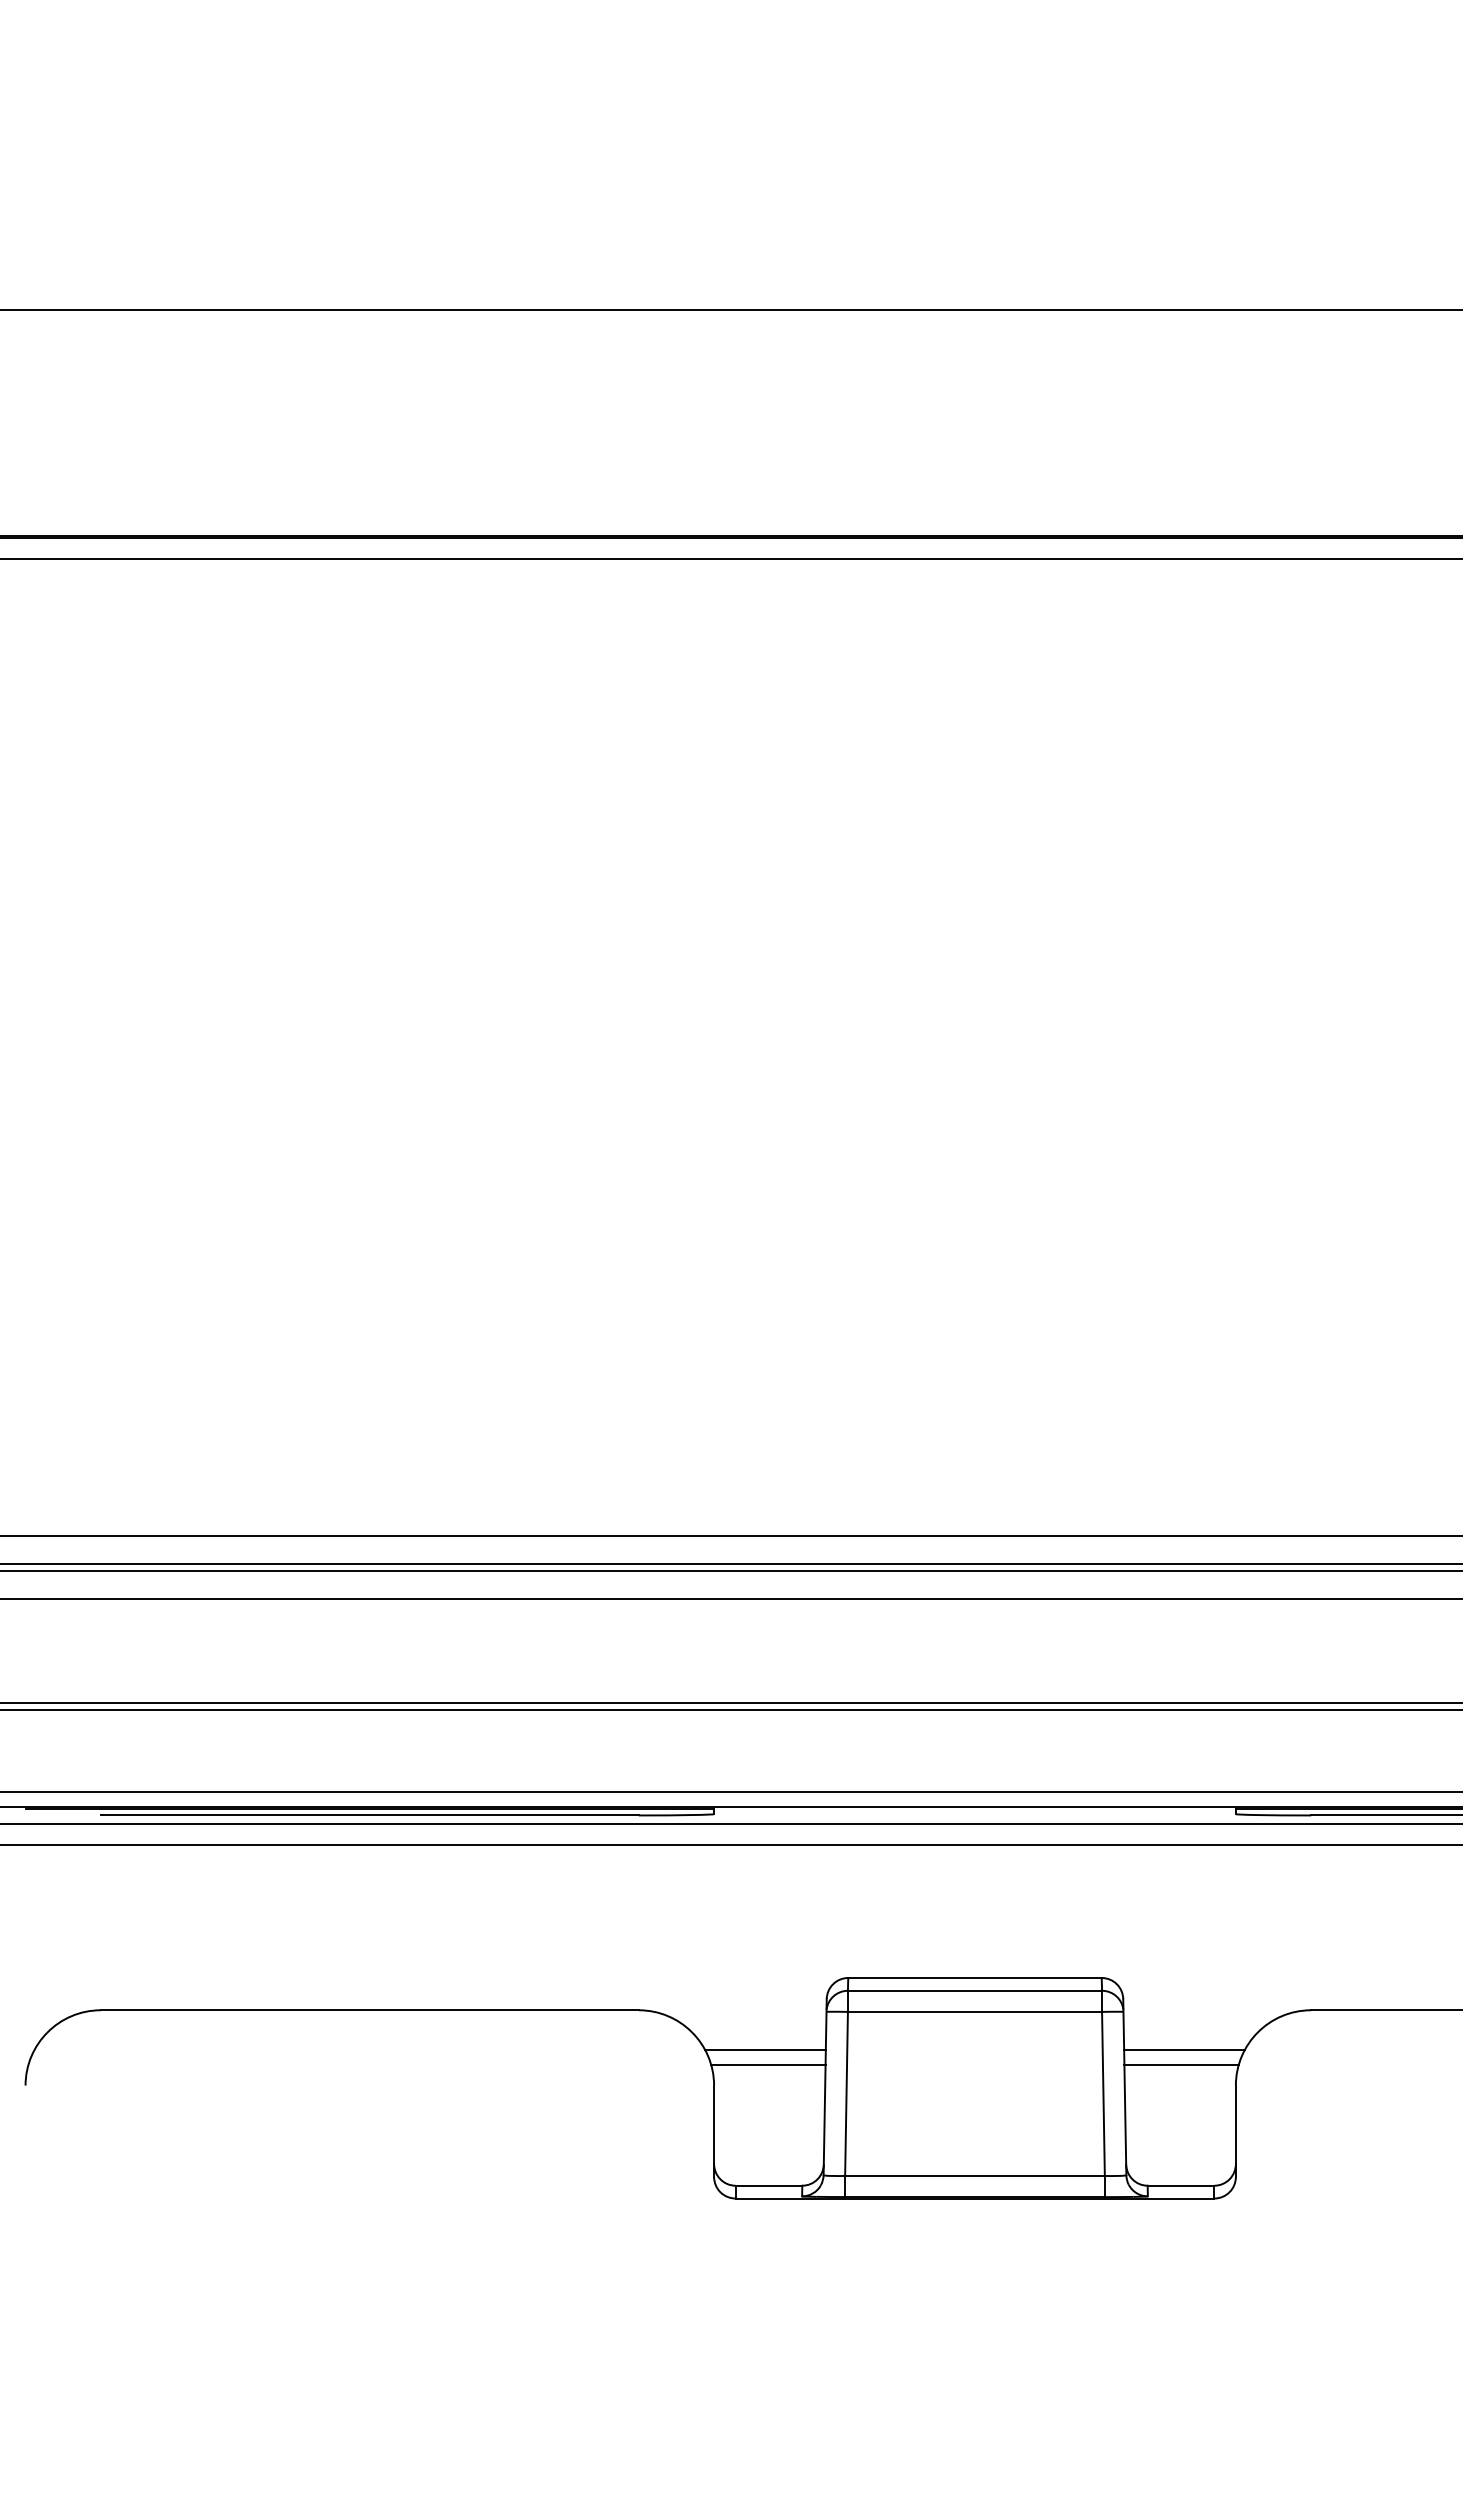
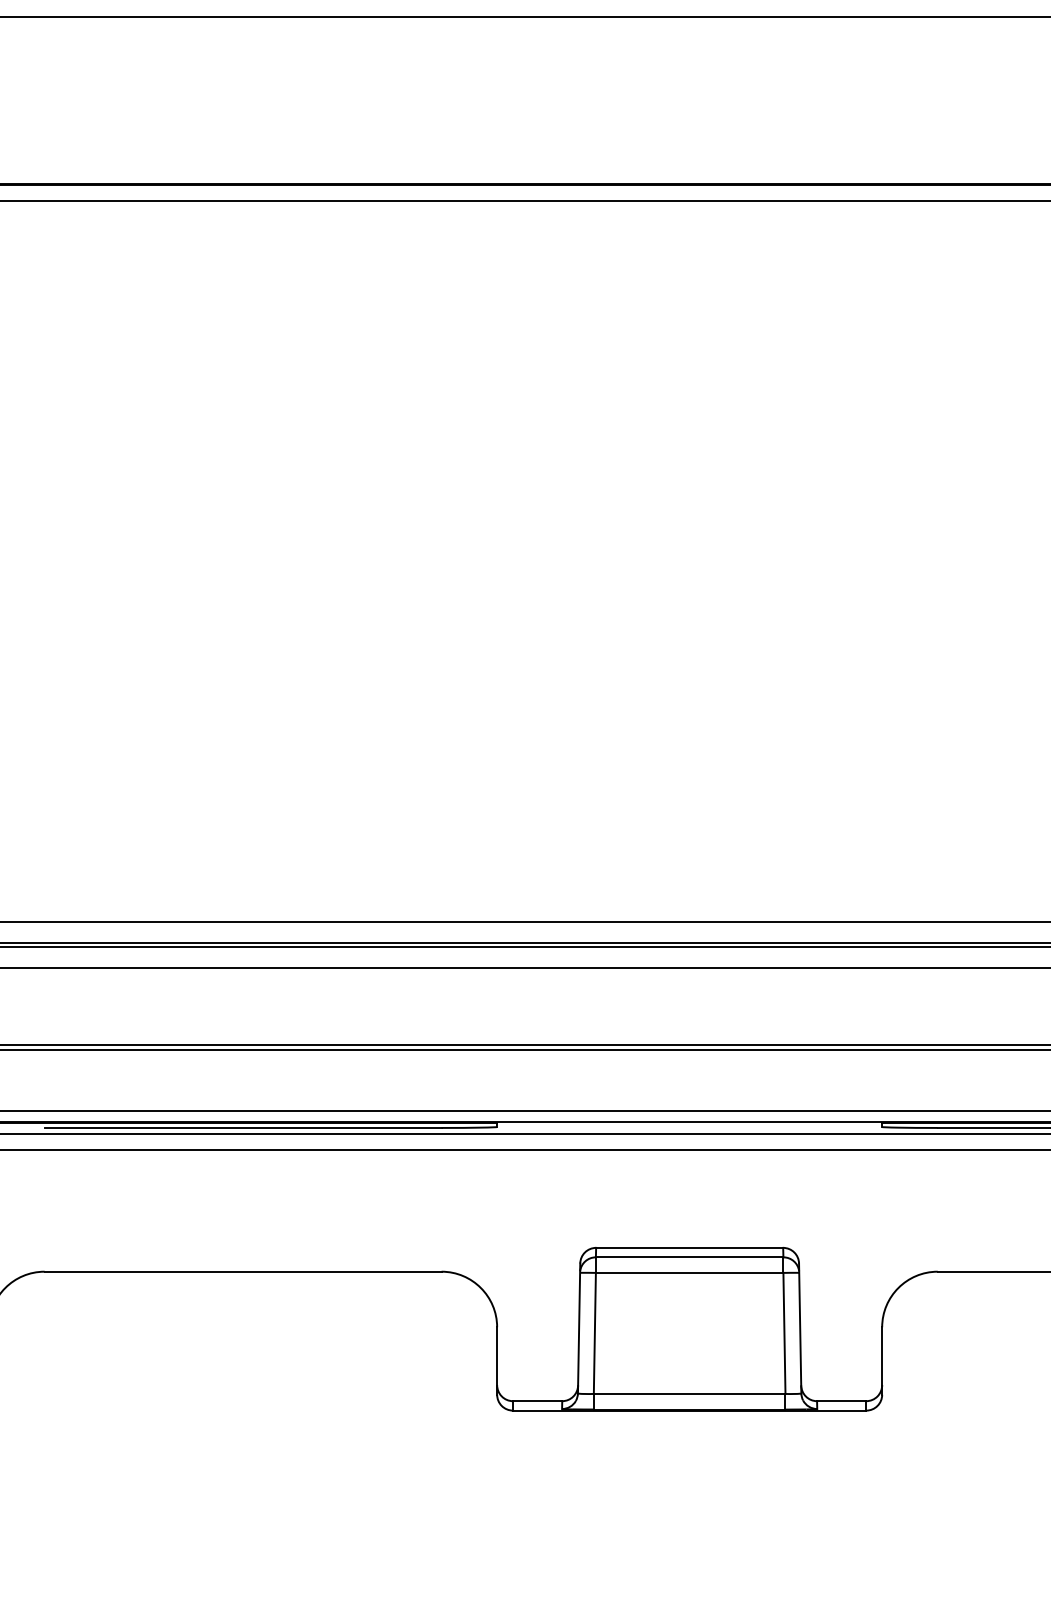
line: (765, 2049) -> (535, 1300), removed
line: (1184, 2049) -> (844, 1300), removed
line: (768, 2065) -> (537, 1312), removed
line: (1181, 2065) -> (842, 1312), removed

